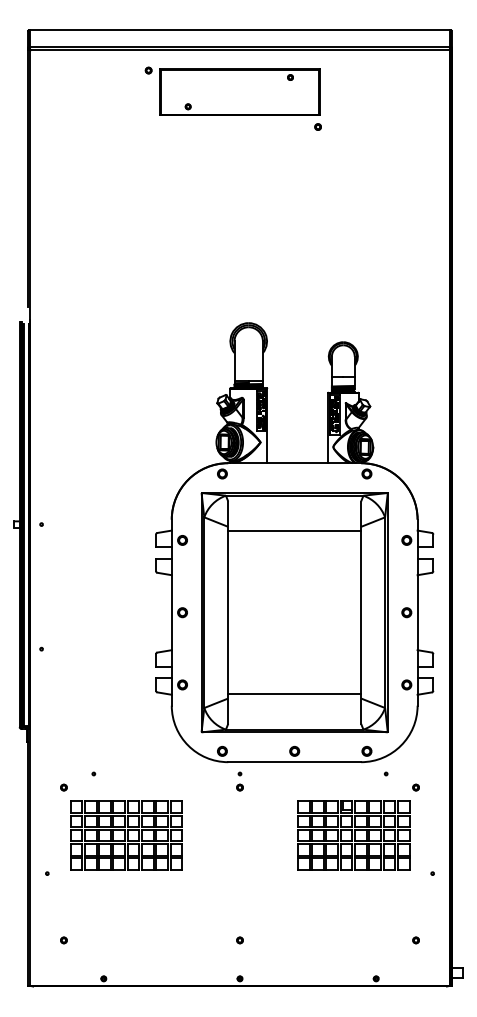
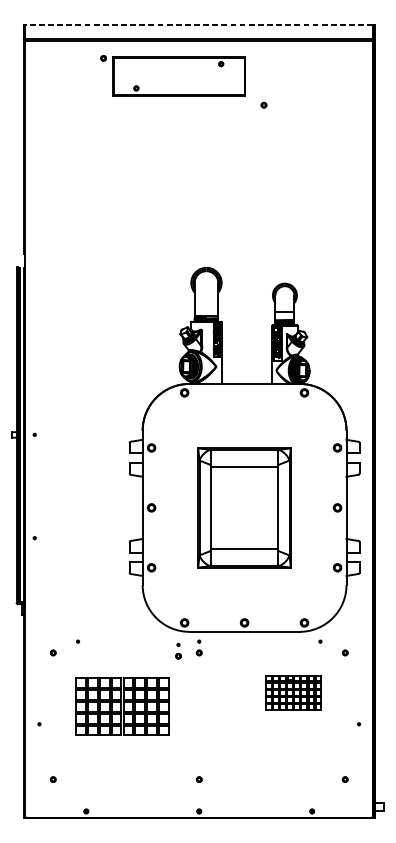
line: (240, 30) -> (199, 25), solid -> dashed
part: (232, 90) -> (173, 74), moved
part: (294, 612) -> (244, 507), size x0.6
part: (214, 785) -> (178, 651), added
part: (126, 835) -> (122, 706), moved
part: (353, 835) -> (293, 692), size x0.6

